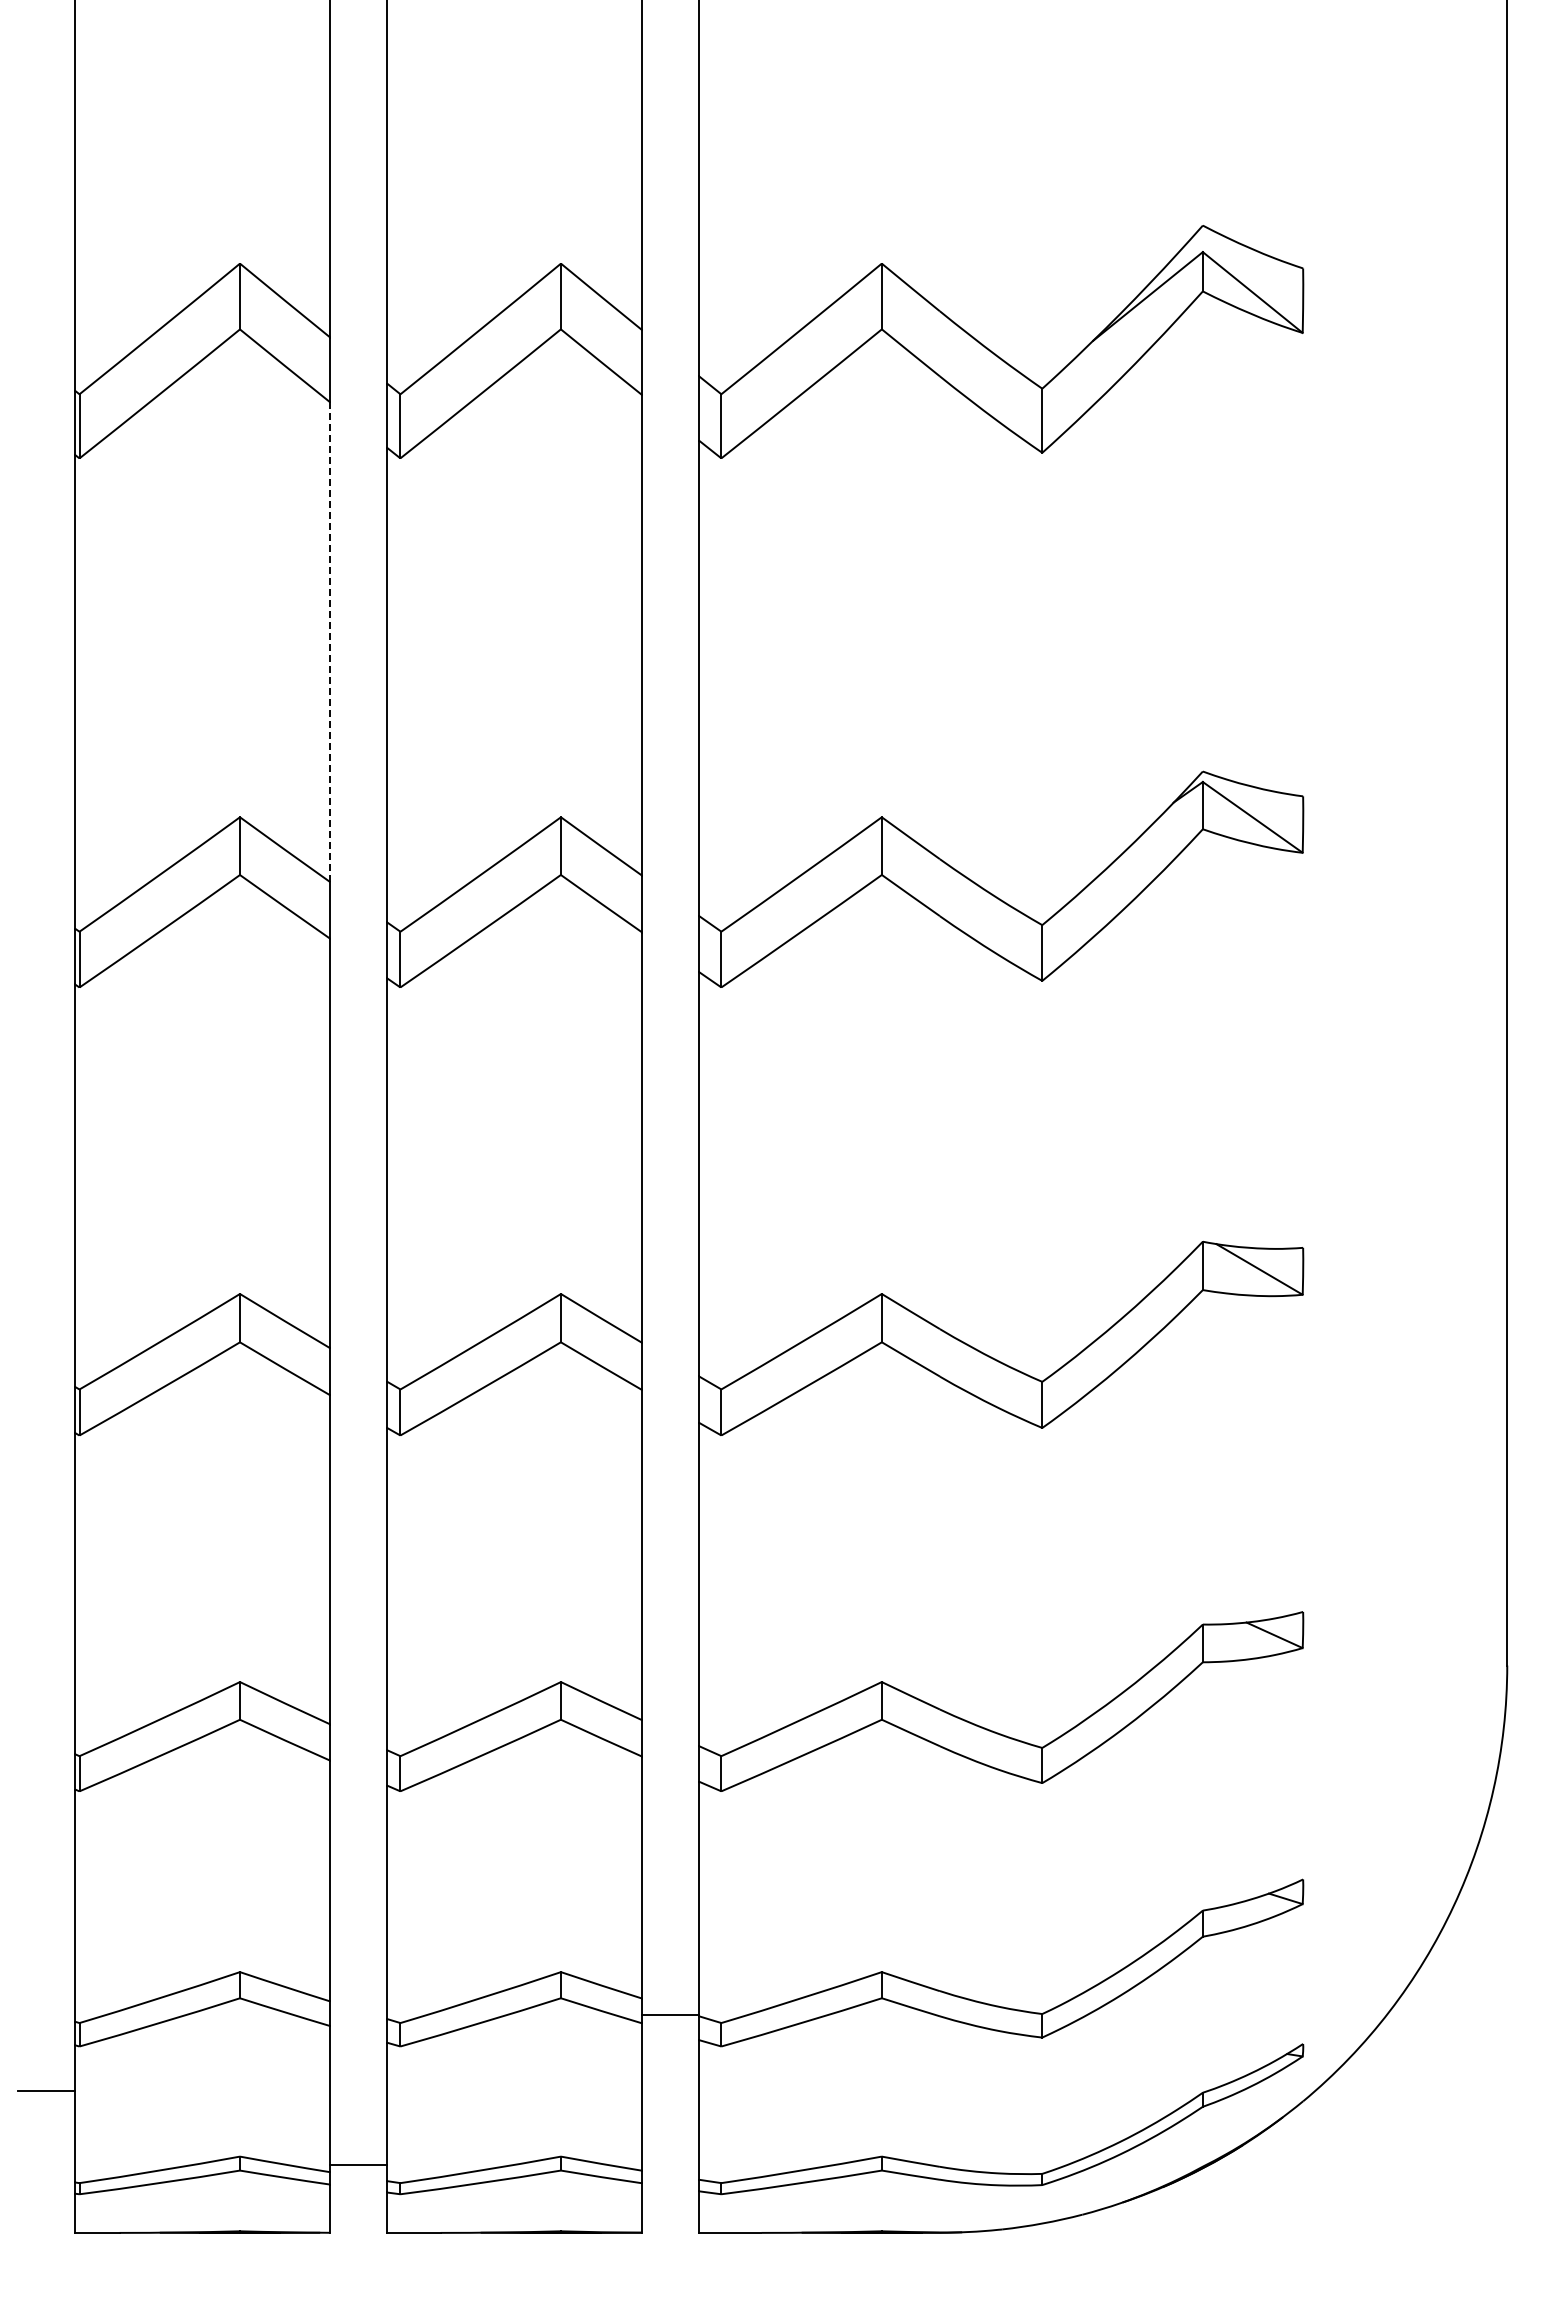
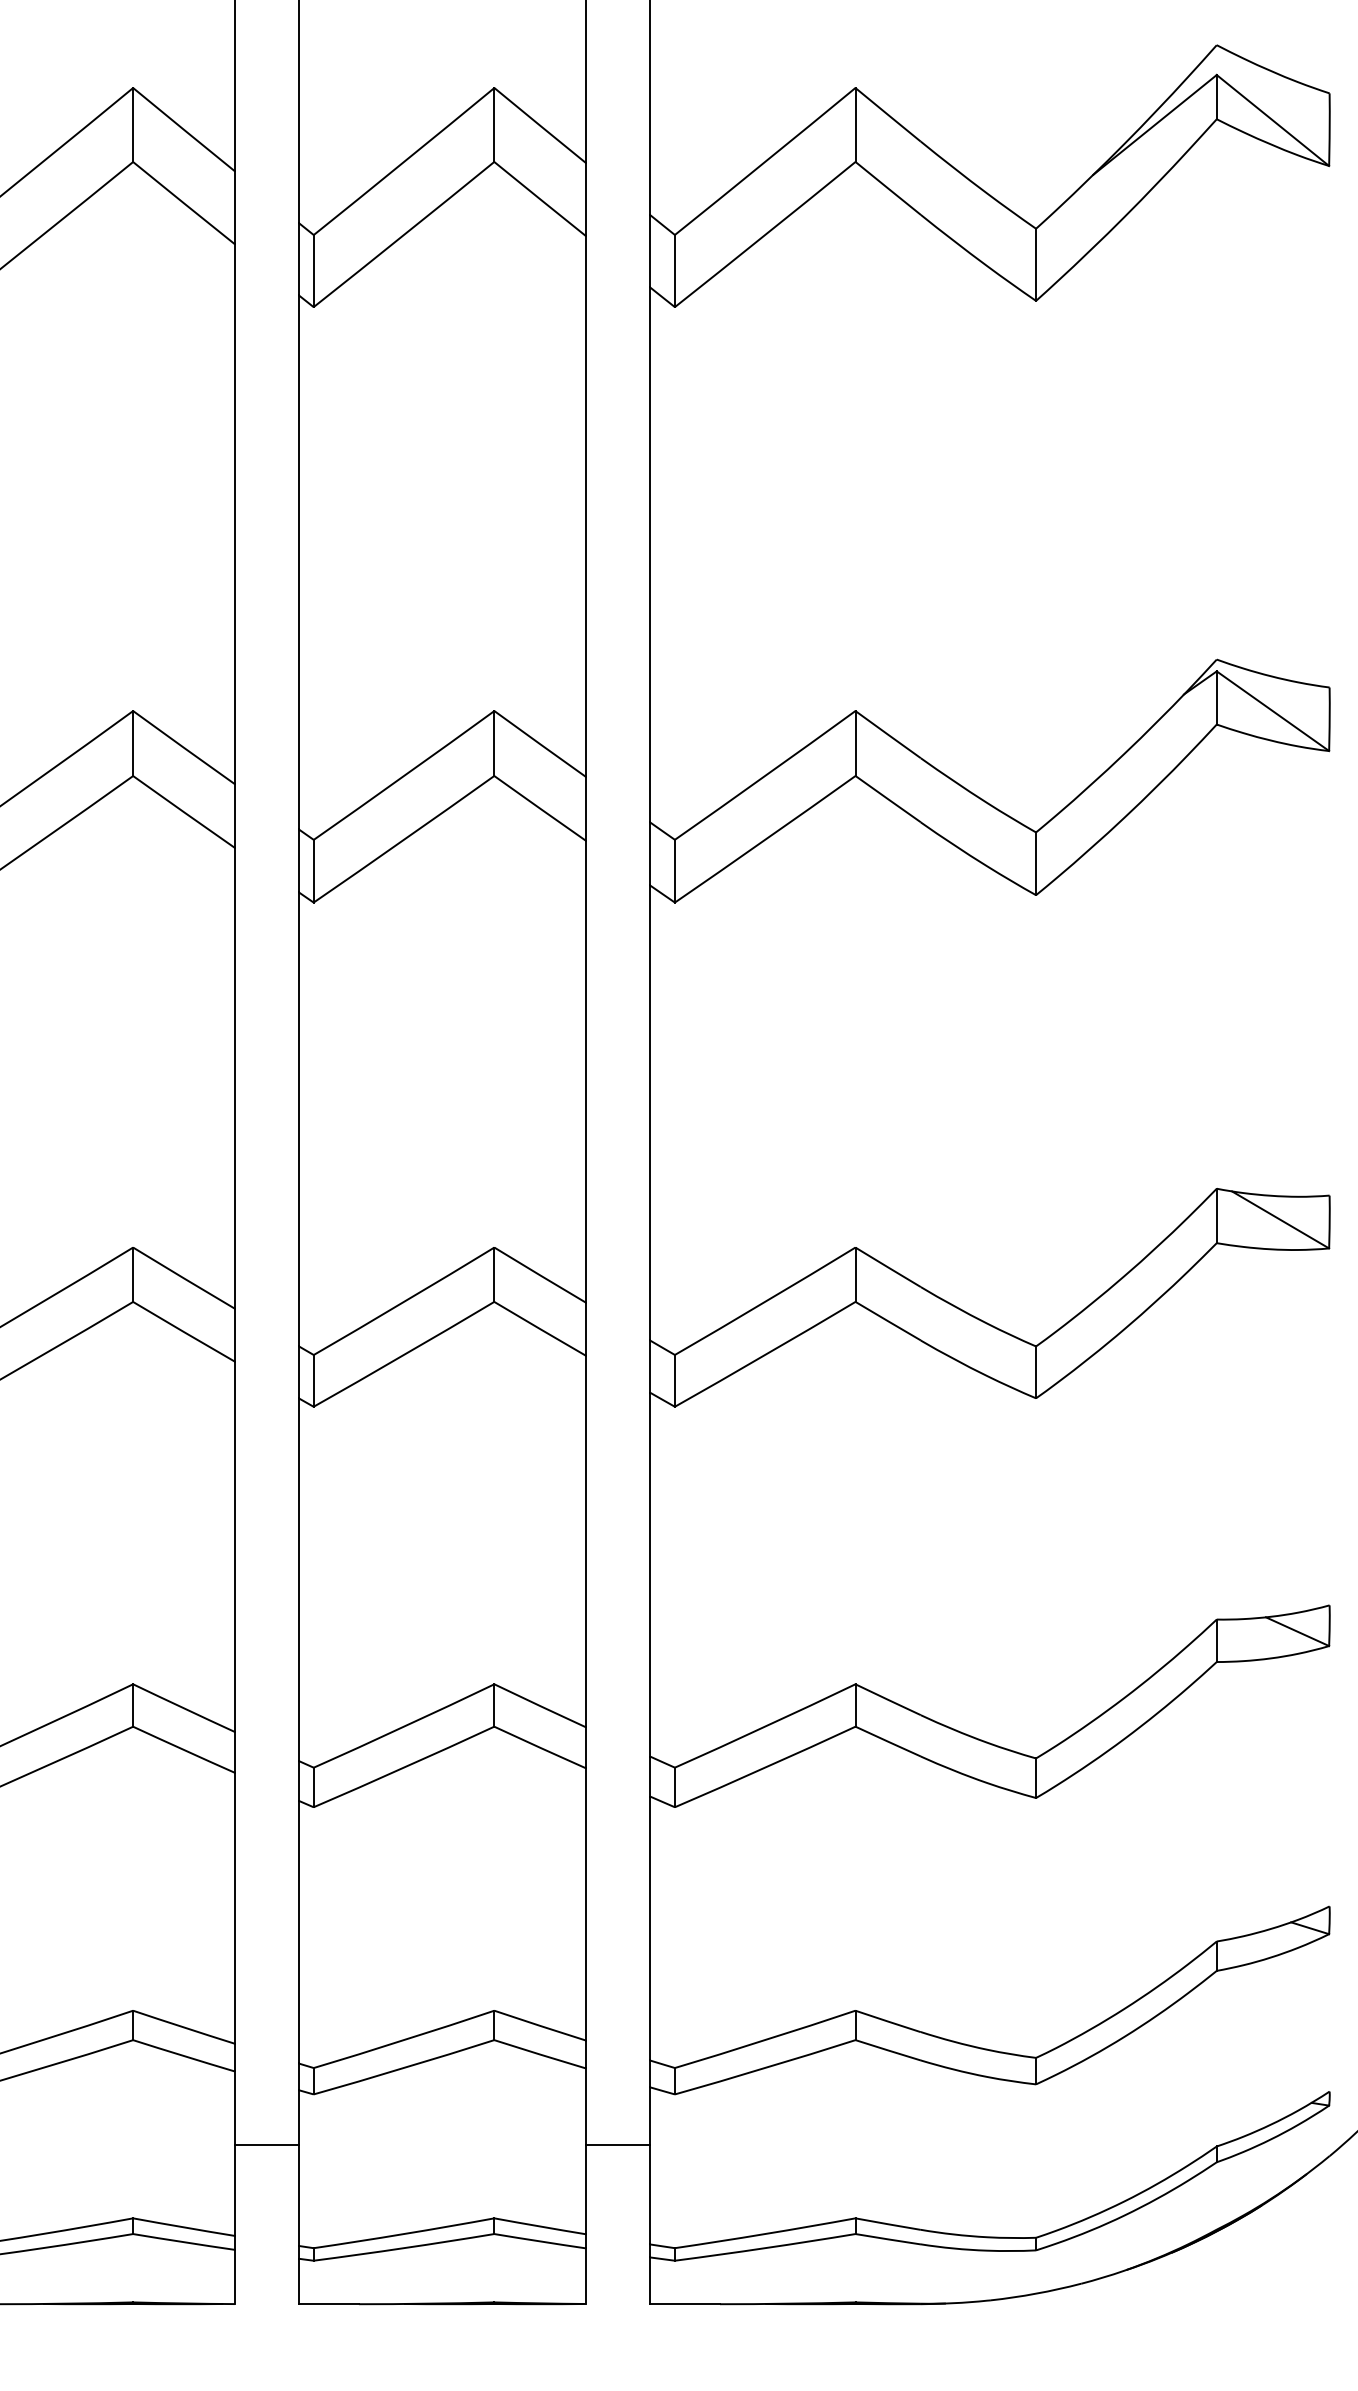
line: (330, 642) -> (235, 514), dashed -> solid
line: (670, 2015) -> (617, 2145), moved
line: (358, 2165) -> (266, 2145), moved

